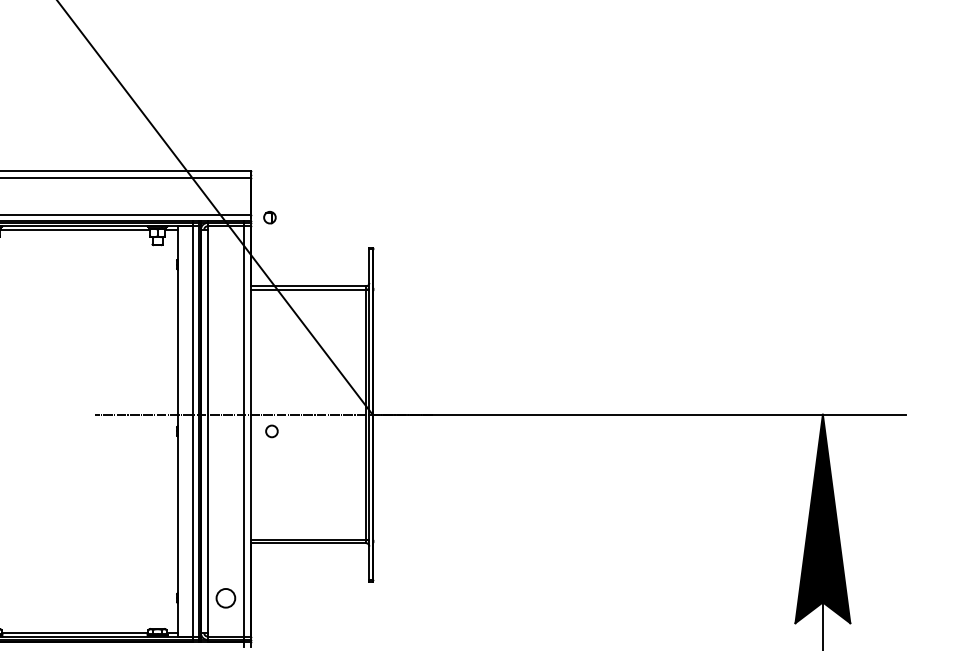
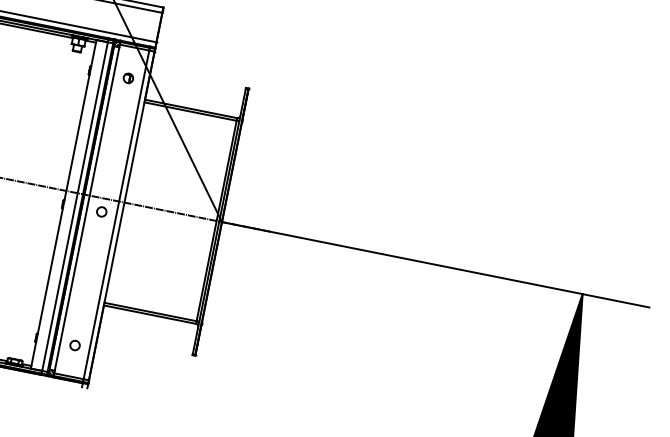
part: (269, 217) -> (128, 78), moved
circle: (271, 431) -> (101, 211), moved
circle: (225, 597) -> (74, 344), size x0.62

